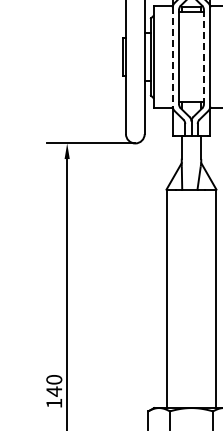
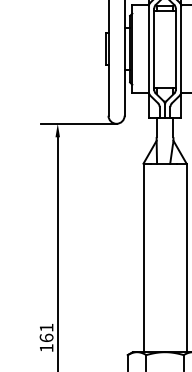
line: (172, 57) -> (148, 49), dashed -> solid
line: (203, 57) -> (175, 49), dashed -> solid
text: (54, 385) -> (46, 332), 140 -> 161

